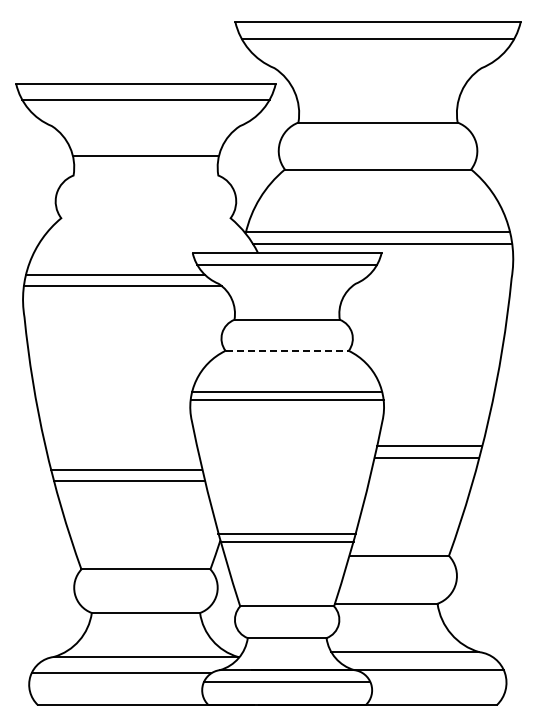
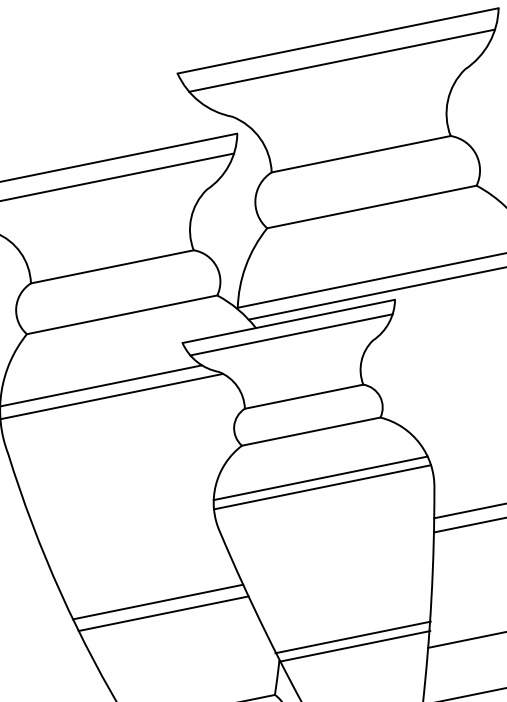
line: (145, 155) -> (111, 266), moved
line: (145, 218) -> (121, 315), added
line: (287, 350) -> (311, 431), dashed -> solid

